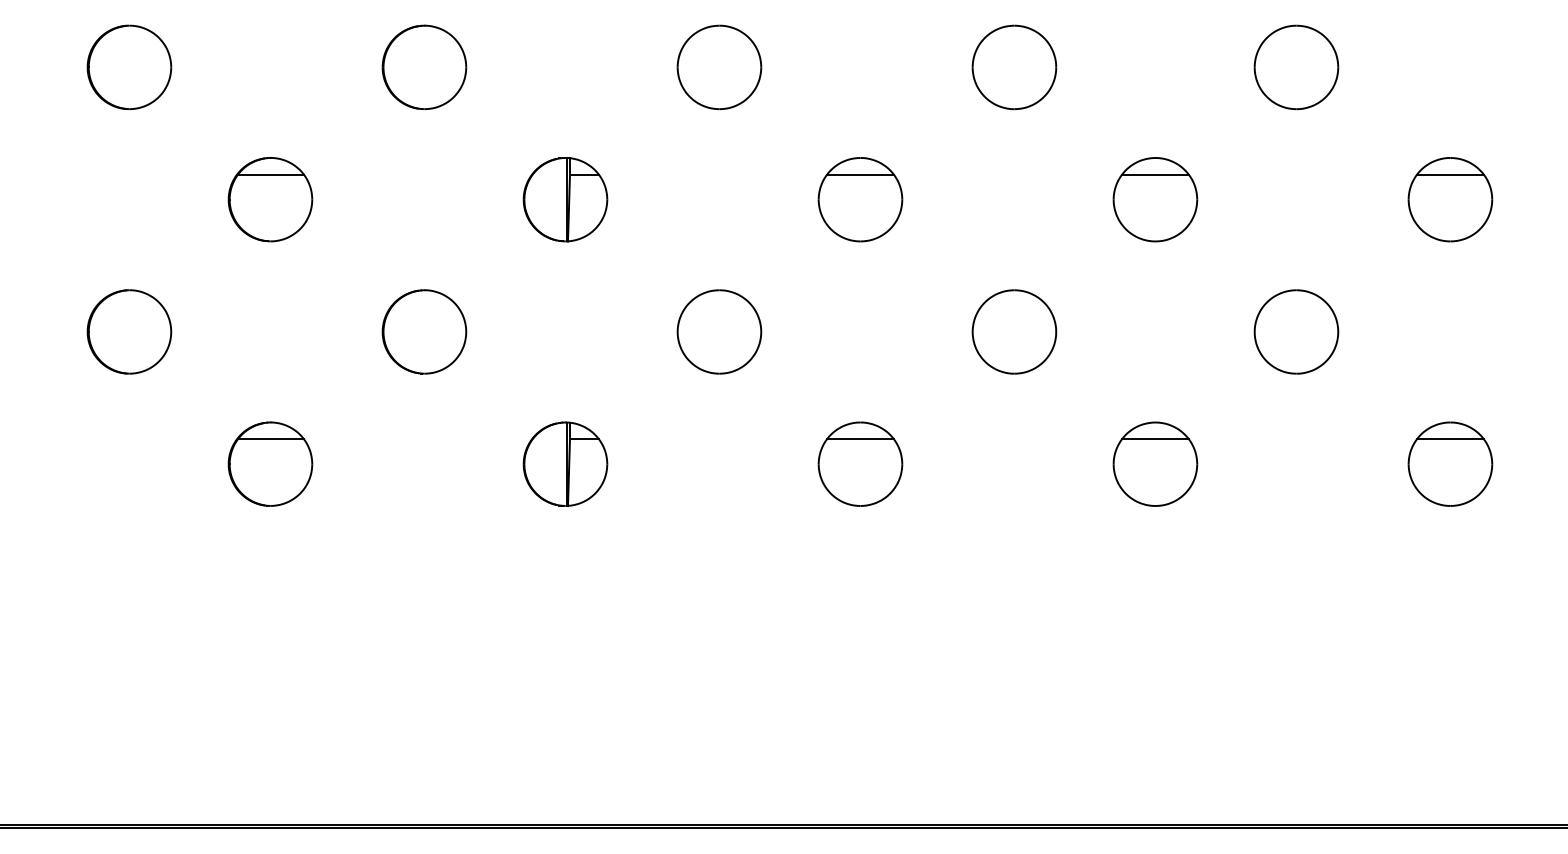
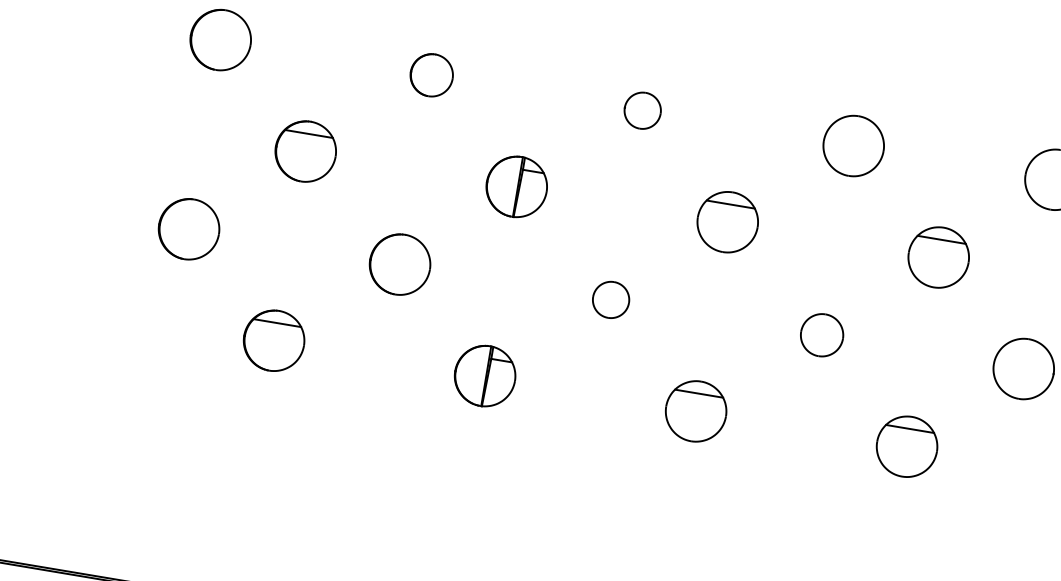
part: (424, 66) -> (431, 74), size x0.7
part: (719, 67) -> (642, 110), size x0.6
part: (719, 331) -> (611, 299), size x0.6
part: (1014, 331) -> (822, 334), size x0.7

